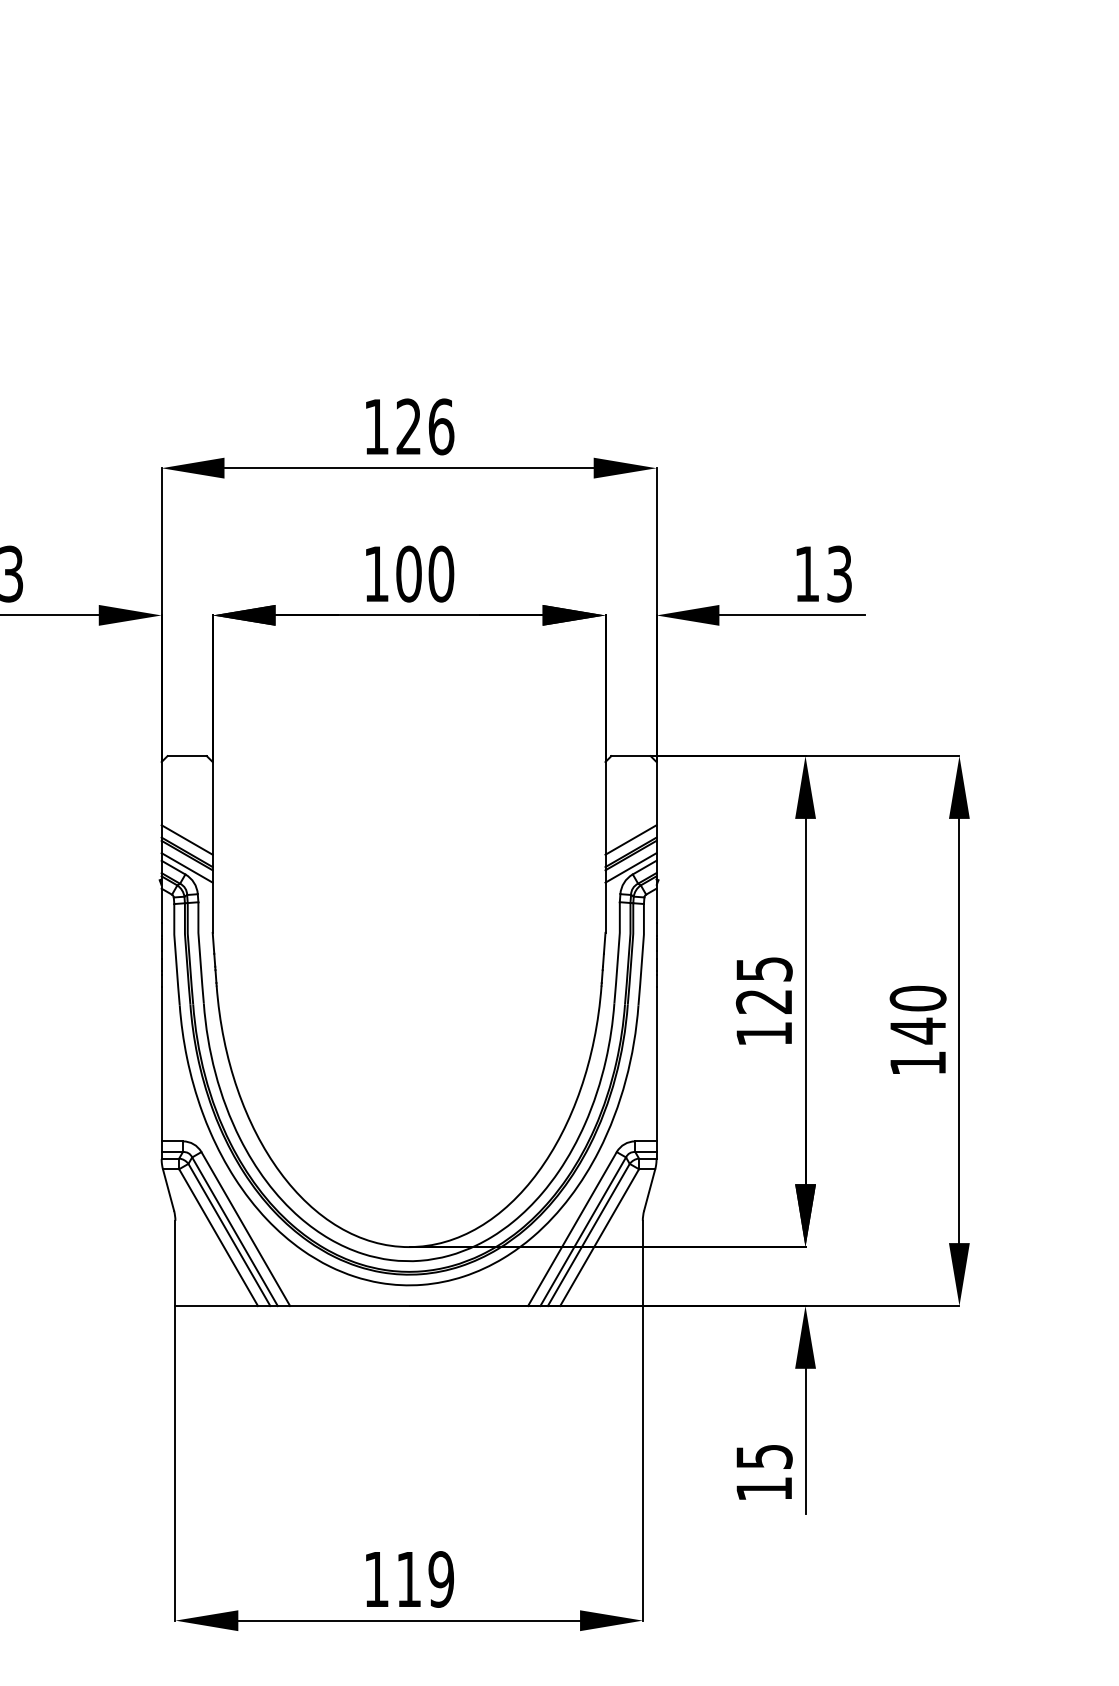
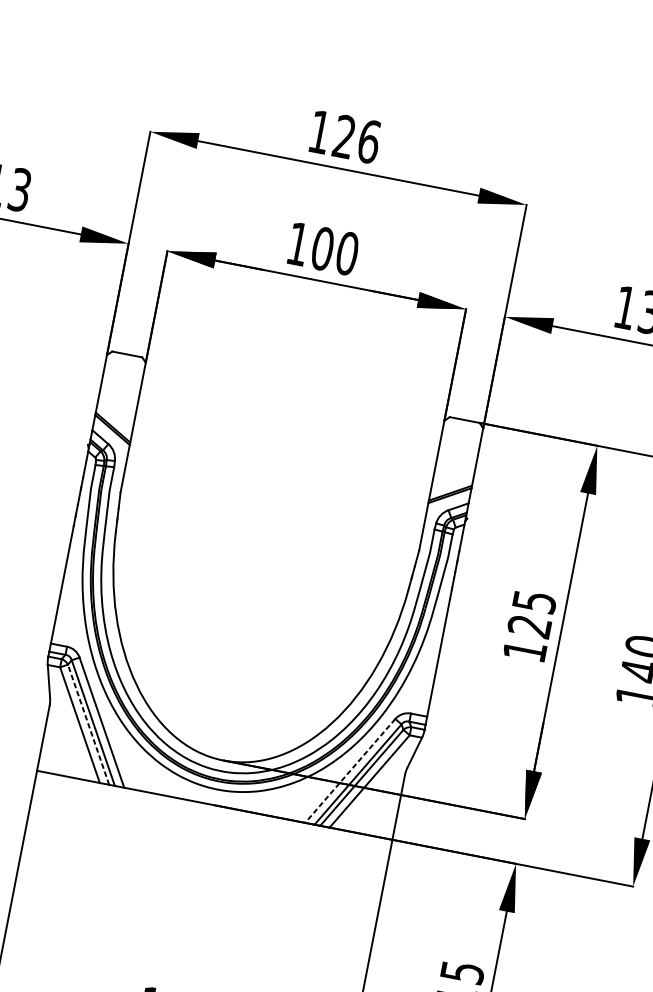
line: (186, 839) -> (114, 417), removed
line: (630, 839) -> (451, 483), removed
line: (186, 867) -> (110, 439), removed
line: (630, 867) -> (447, 504), removed
line: (572, 1229) -> (350, 771), solid -> dashed
line: (229, 1234) -> (88, 724), solid -> dashed

